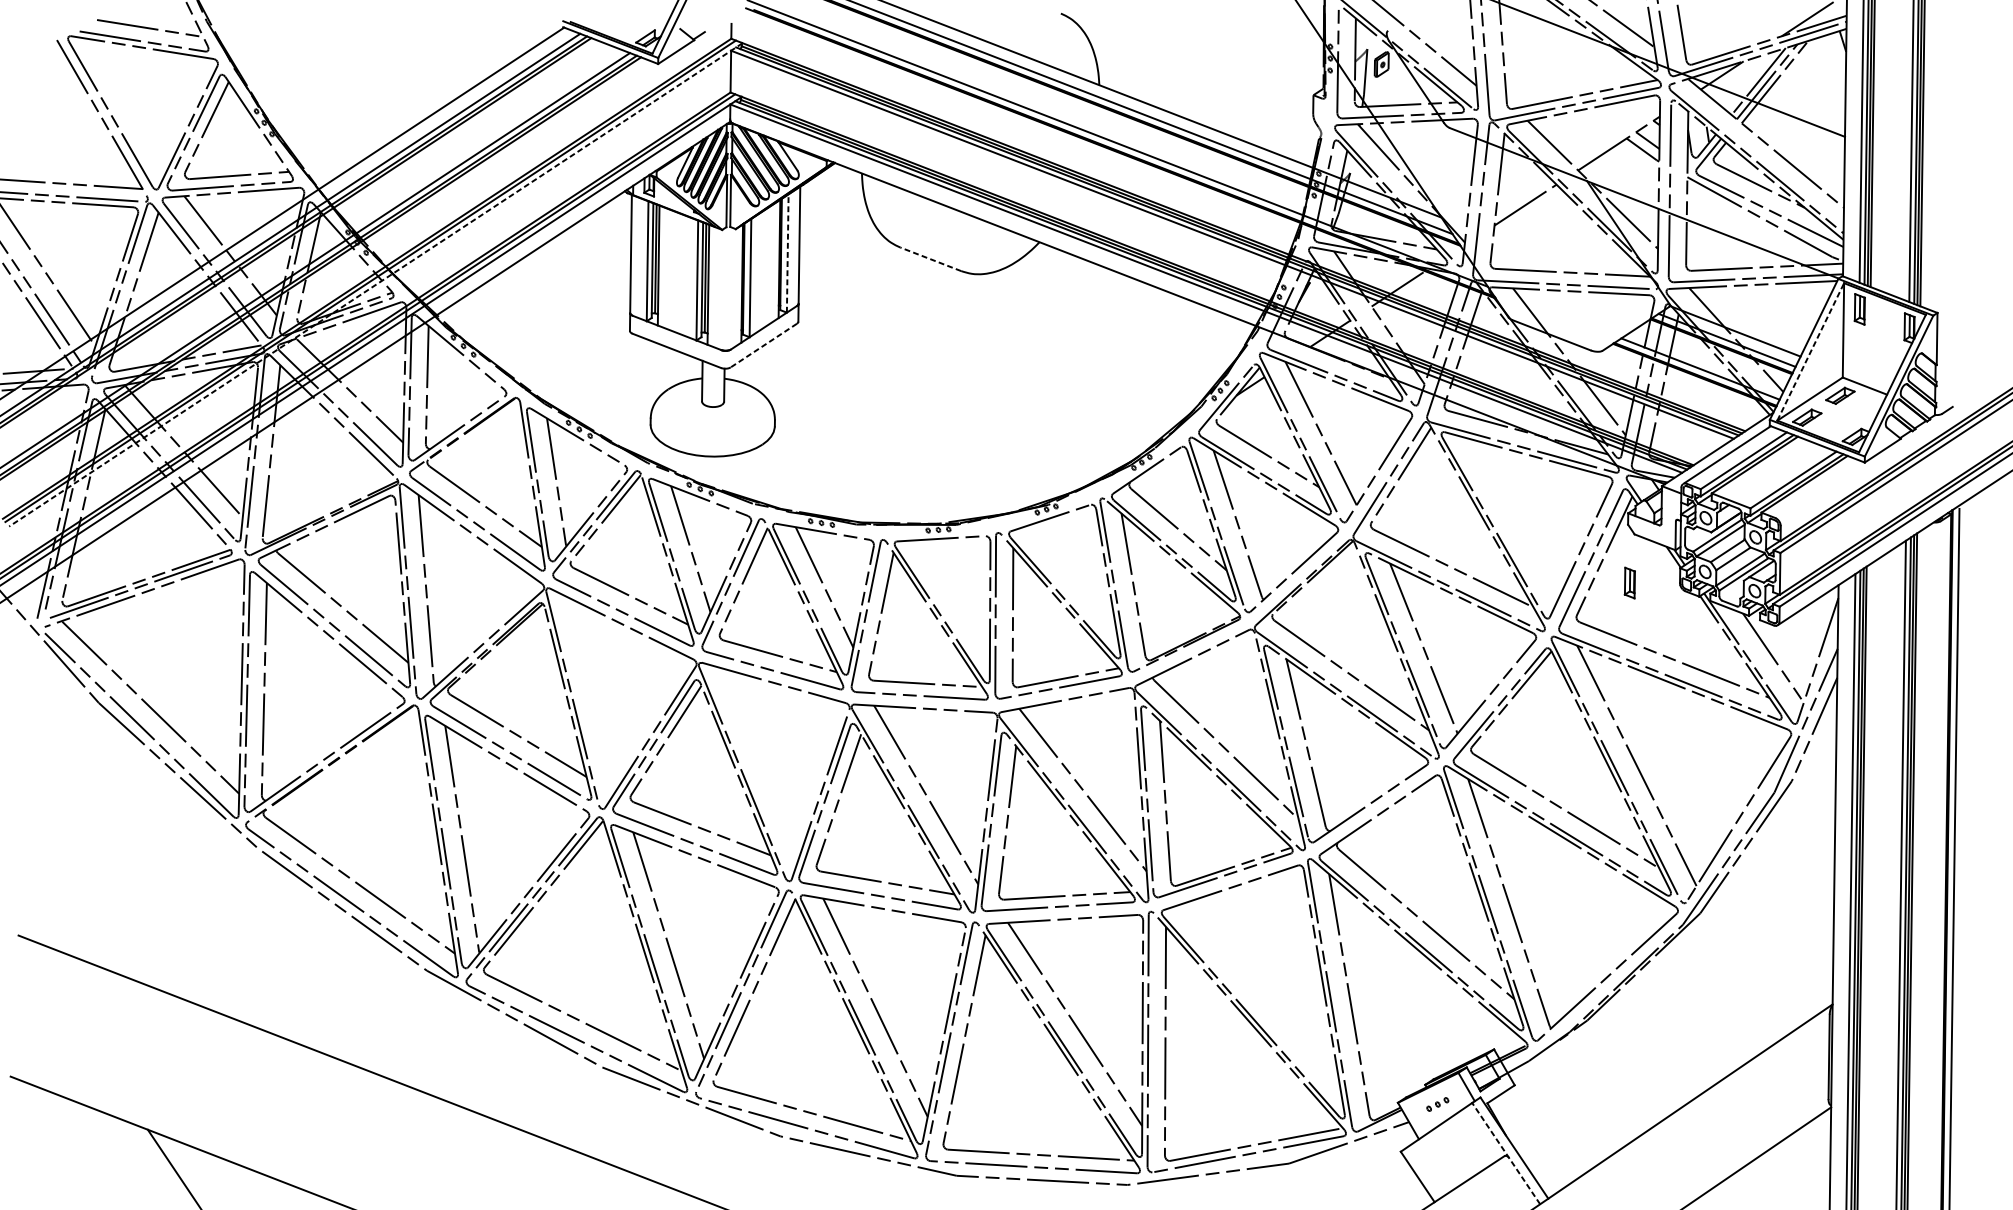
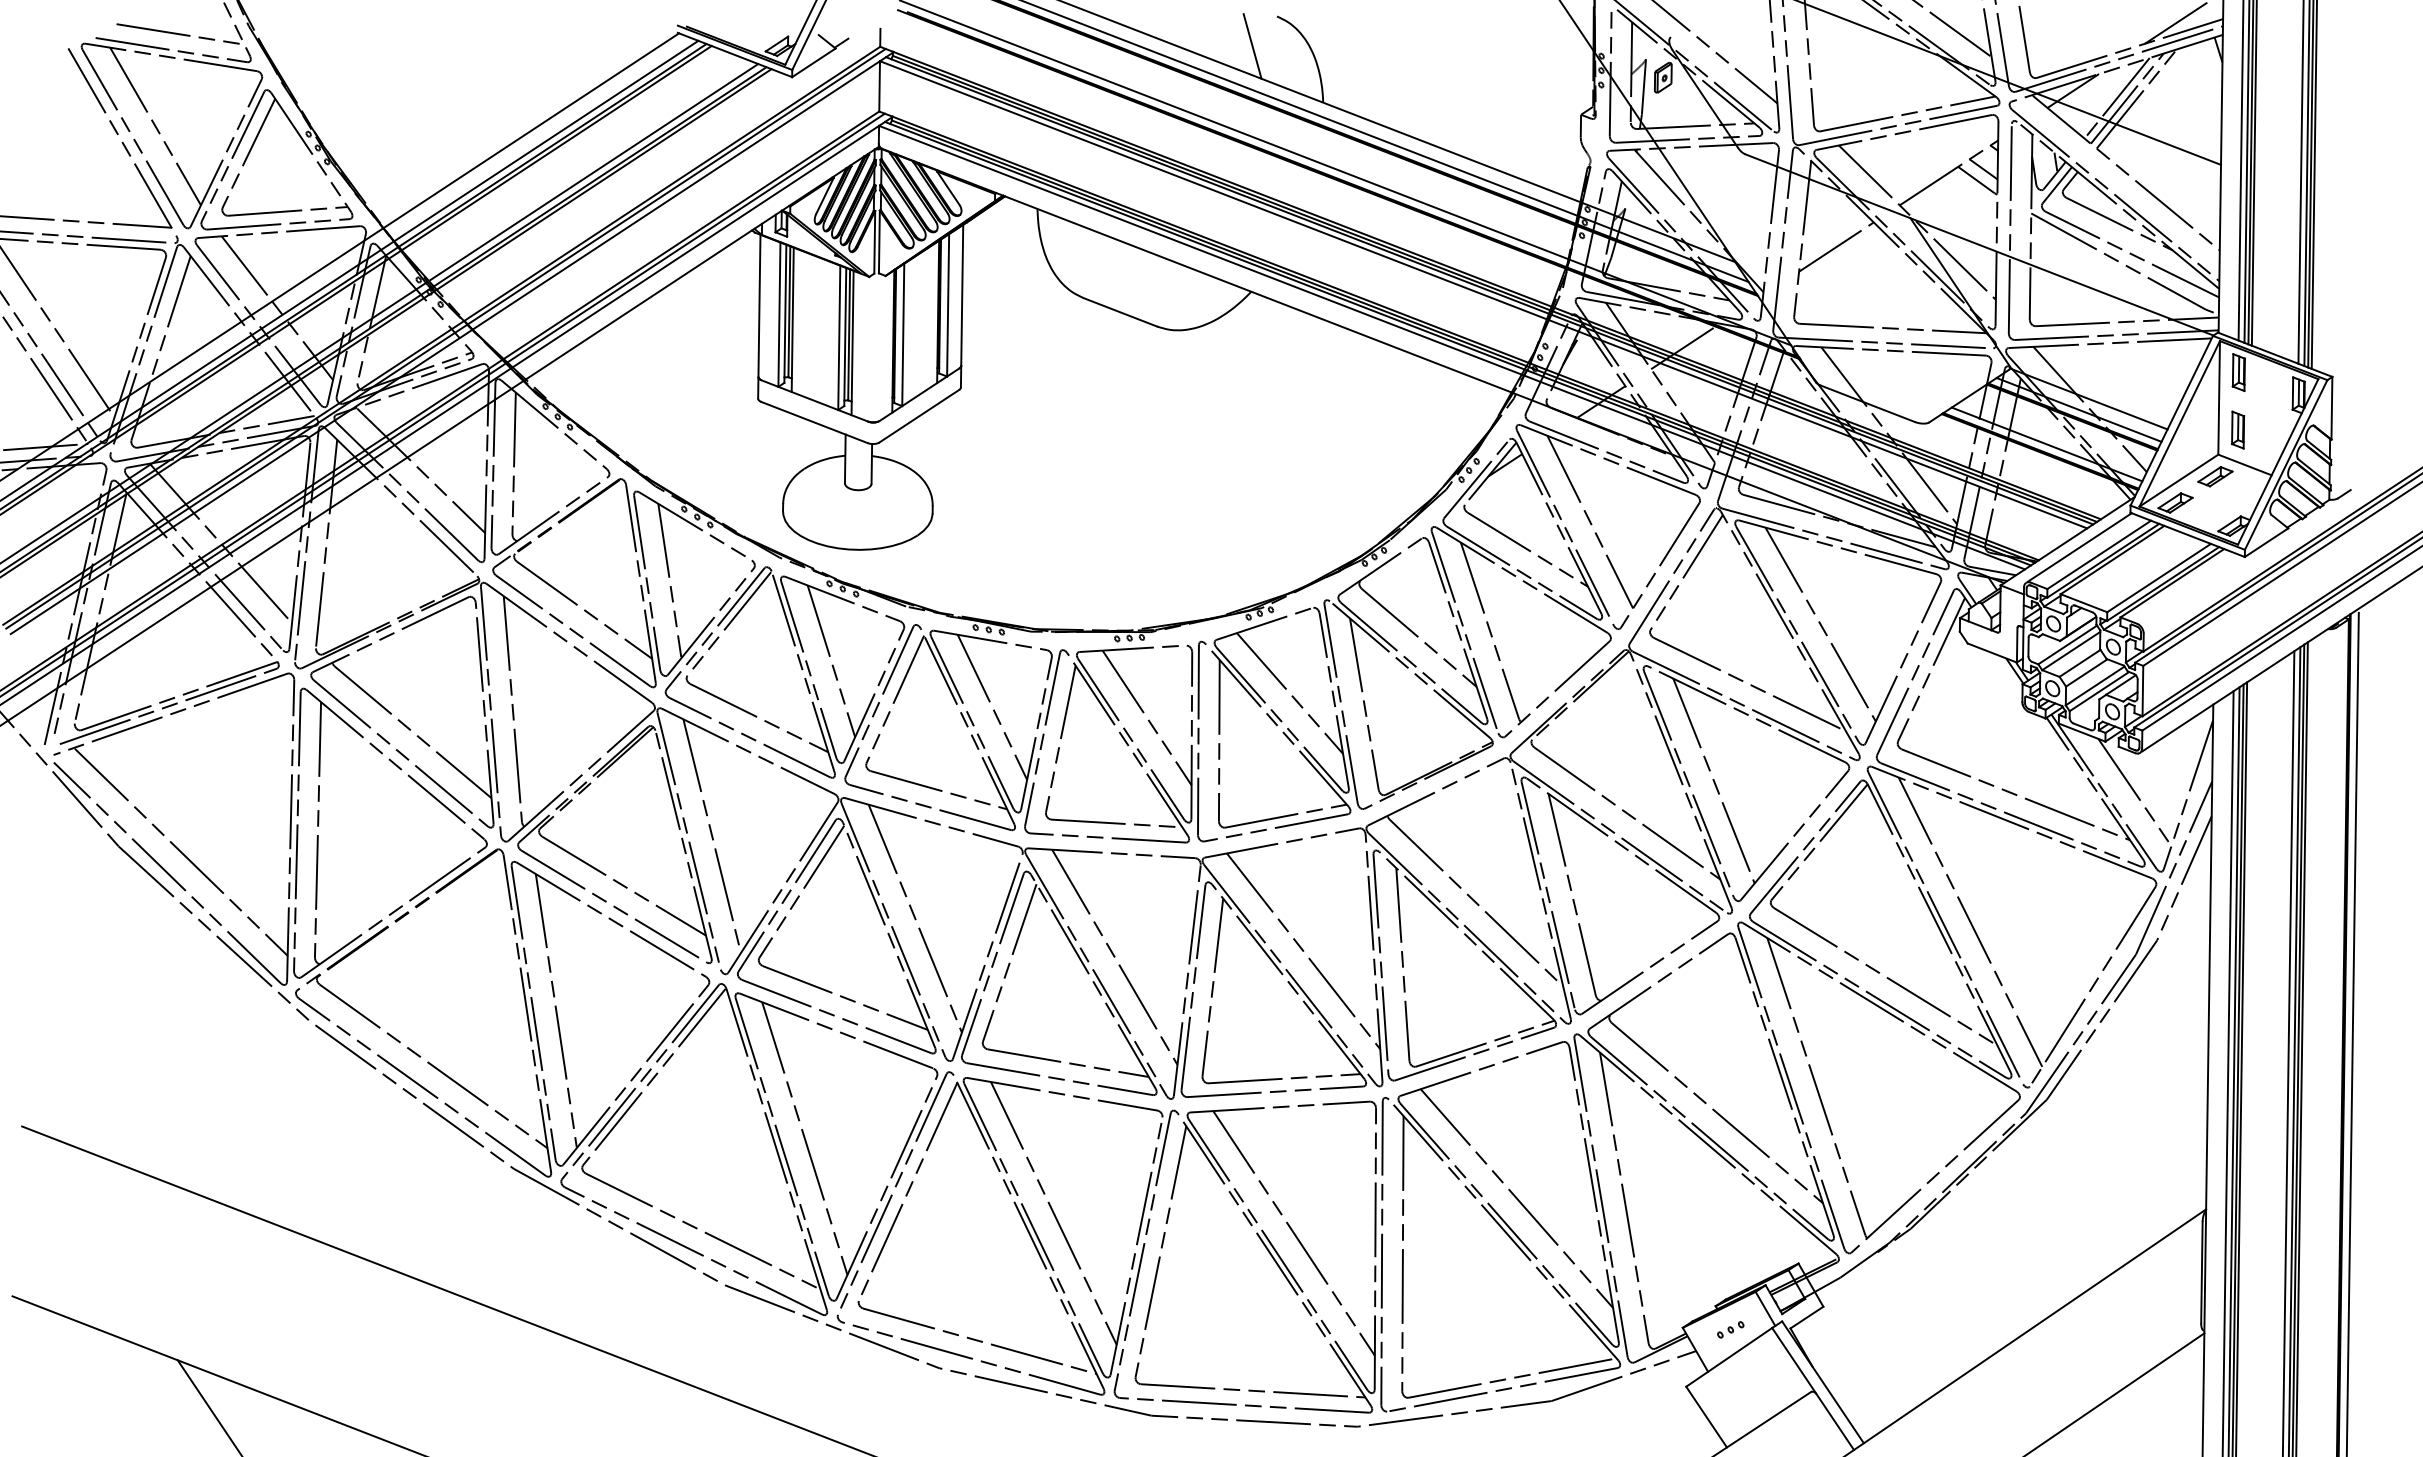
line: (1040, 38) -> (1252, 46), added
line: (129, 104) -> (155, 126), added
line: (788, 252) -> (948, 304), dashed -> solid
line: (930, 259) -> (1119, 312), dashed -> solid
line: (376, 285) -> (452, 343), dashed -> solid
line: (763, 345) -> (919, 416), dashed -> solid
line: (1810, 351) -> (2179, 423), dashed -> solid
line: (1512, 518) -> (1820, 624), added
line: (1072, 575) -> (1290, 693), added
part: (1630, 582) -> (2238, 429), moved
line: (952, 595) -> (1146, 717), added
line: (591, 694) -> (711, 836), added
line: (759, 762) -> (914, 918), added
line: (1259, 995) -> (1516, 1198), added
line: (1505, 1153) -> (1812, 1388), dashed -> solid

